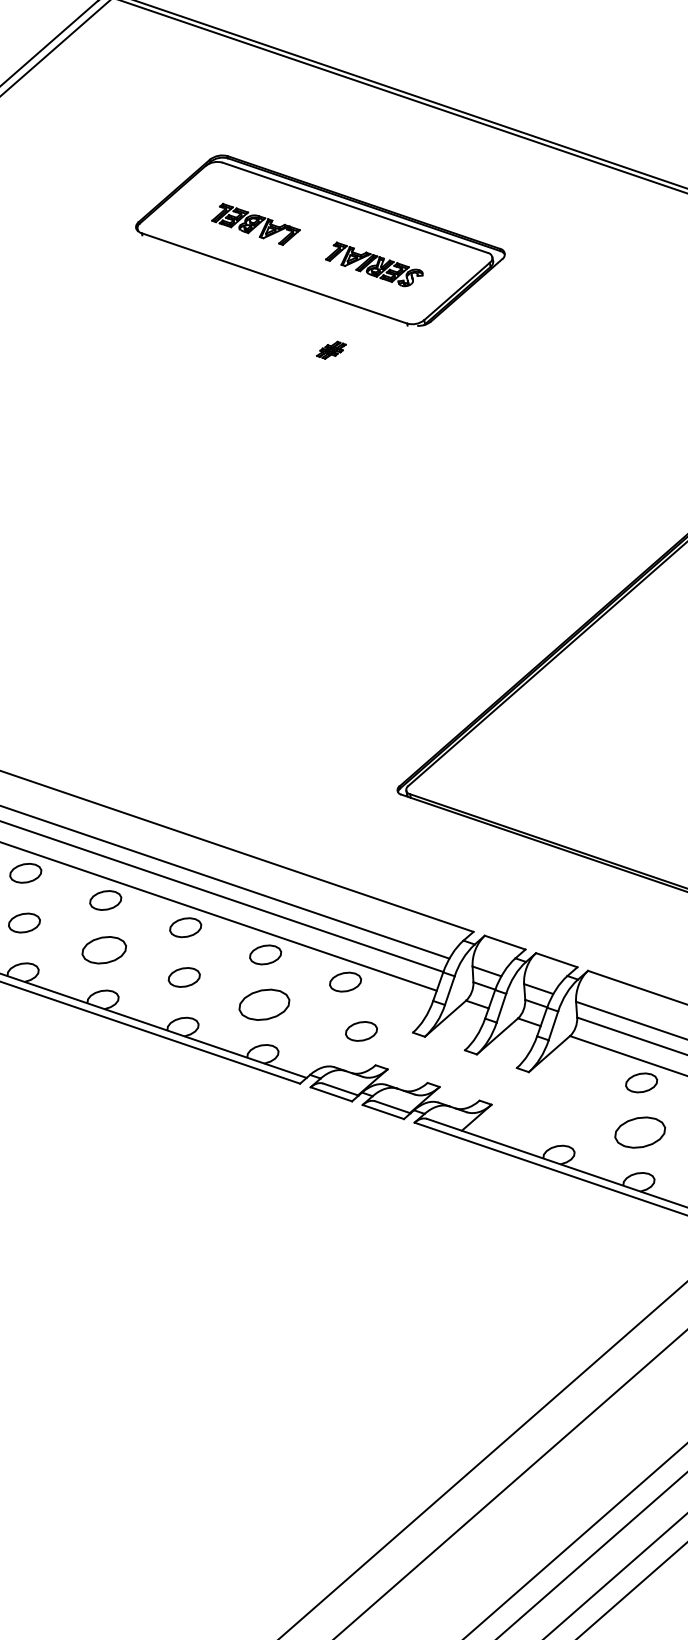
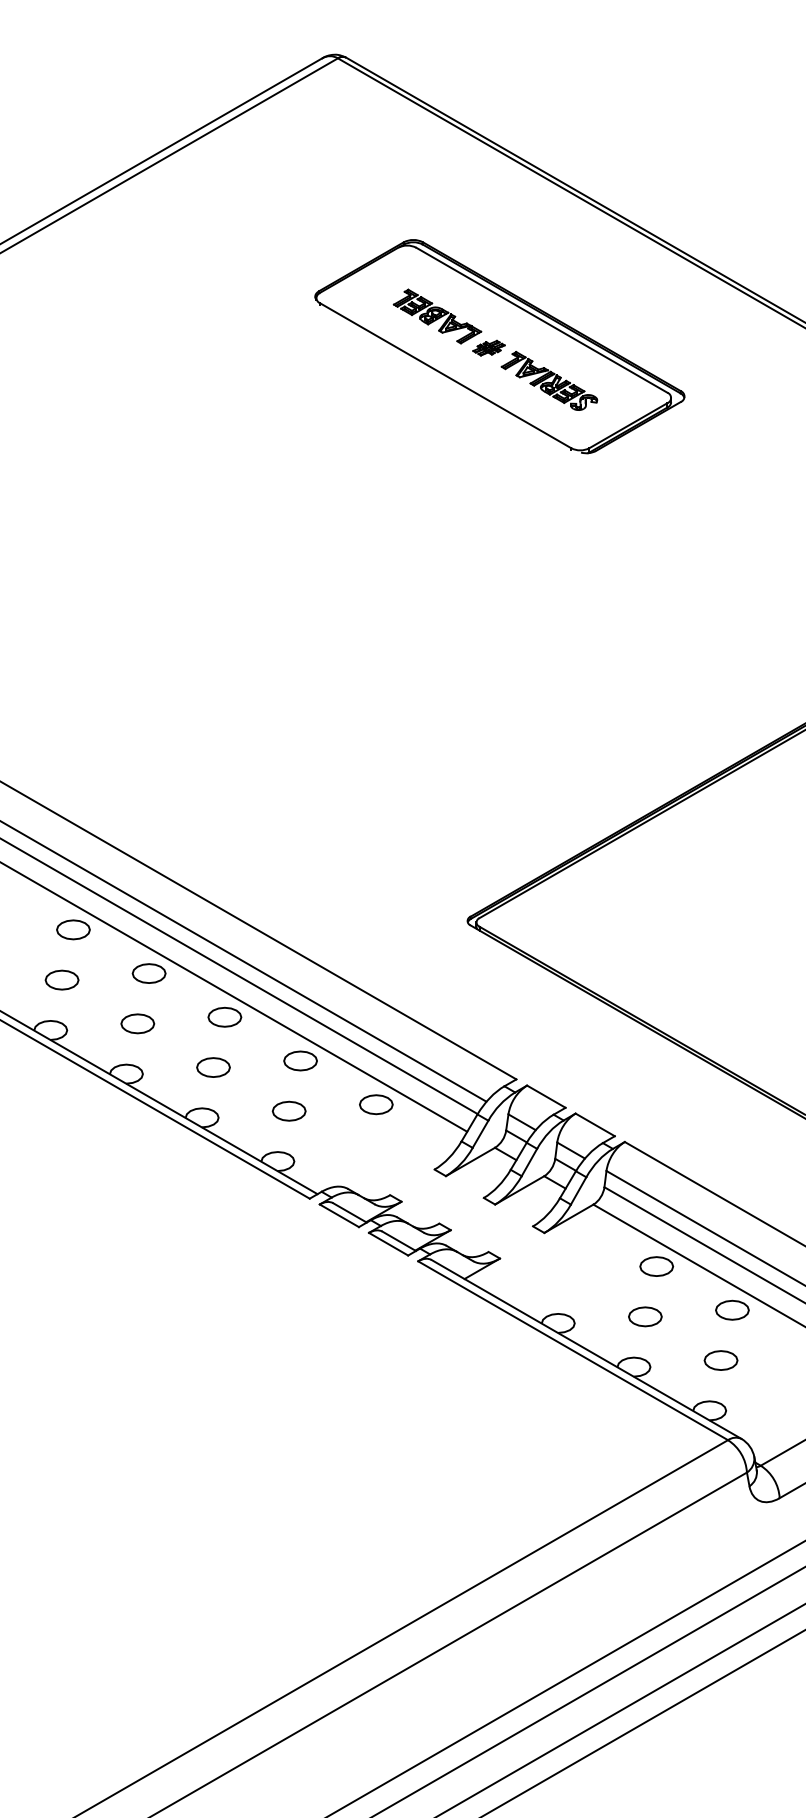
part: (330, 349) -> (488, 347), moved
part: (104, 950) -> (137, 1023), size x0.71
part: (263, 1004) -> (288, 1110), size x0.62
part: (361, 1031) -> (382, 1157), removed
part: (640, 1132) -> (645, 1316), size x0.62

